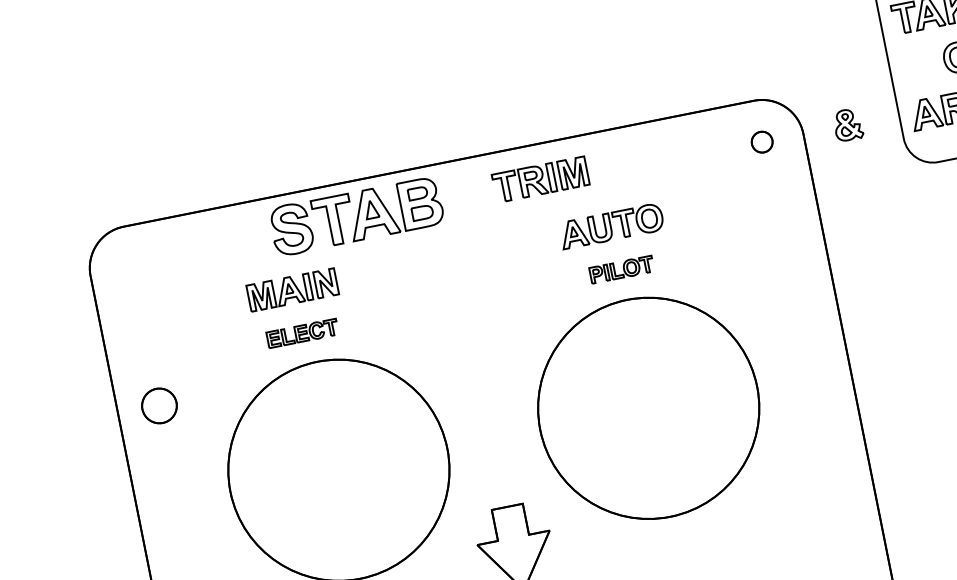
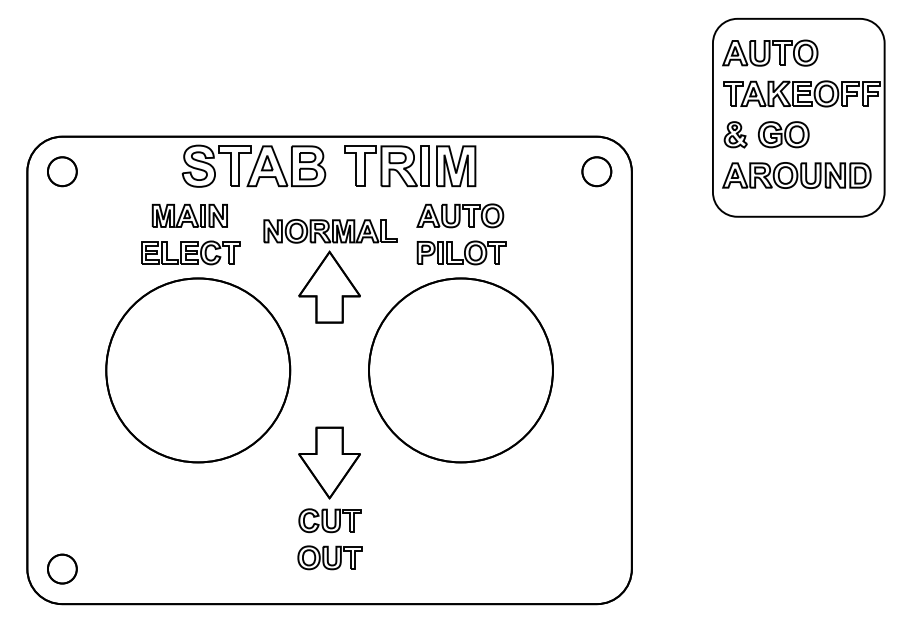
part: (847, 124) -> (735, 134), moved
part: (761, 141) -> (596, 171), size x1.67
part: (541, 179) -> (410, 166), size x1.67
part: (621, 269) -> (461, 252), size x1.67
part: (471, 322) -> (330, 271), added
part: (302, 333) -> (190, 252), size x1.67
part: (159, 405) -> (62, 171), moved

